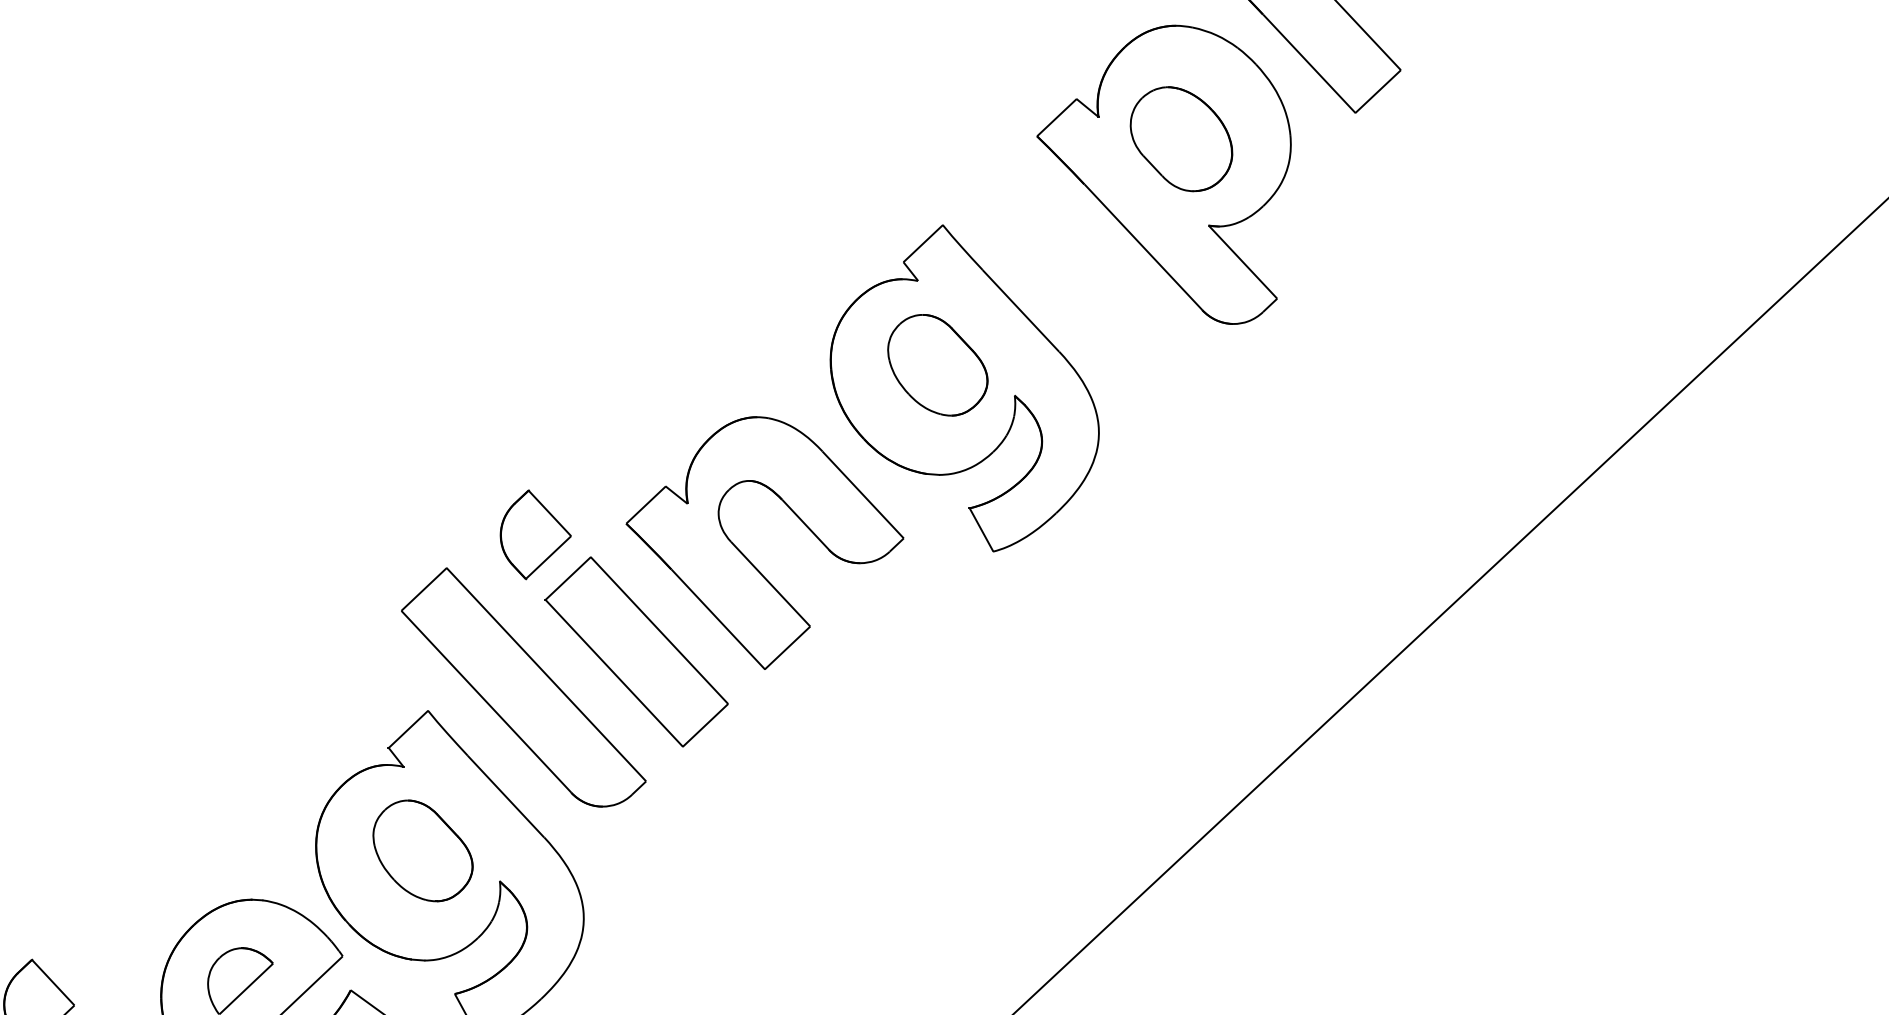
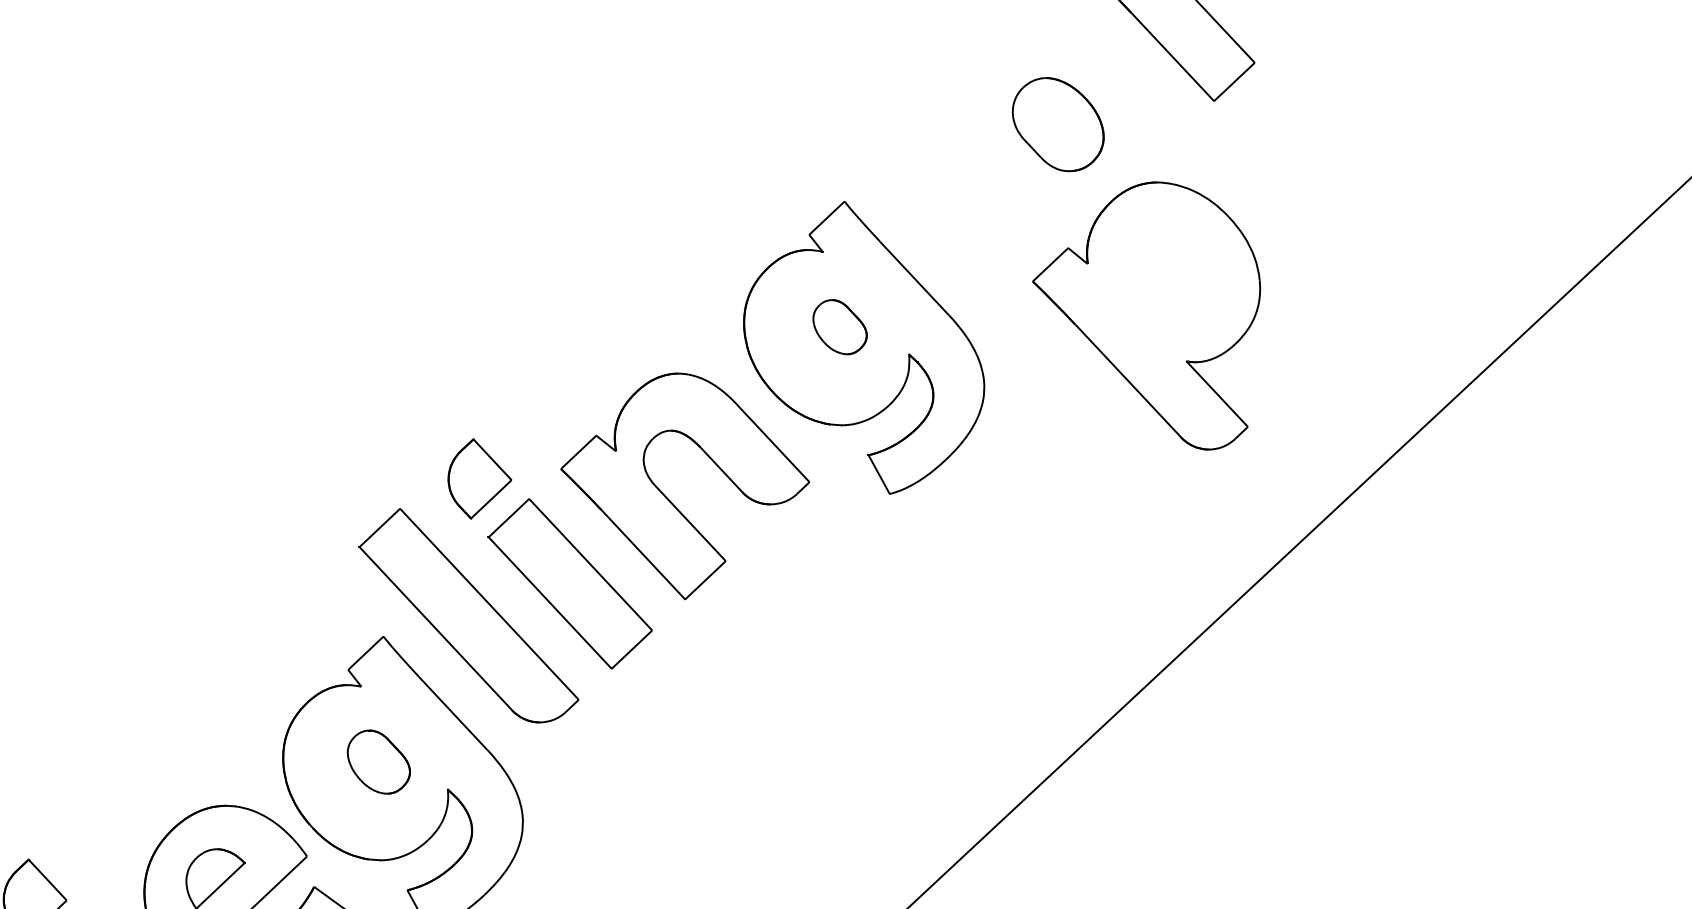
part: (1163, 174) -> (1146, 315), moved
part: (937, 365) -> (839, 327), size x0.6
part: (422, 850) -> (378, 761), size x0.7

